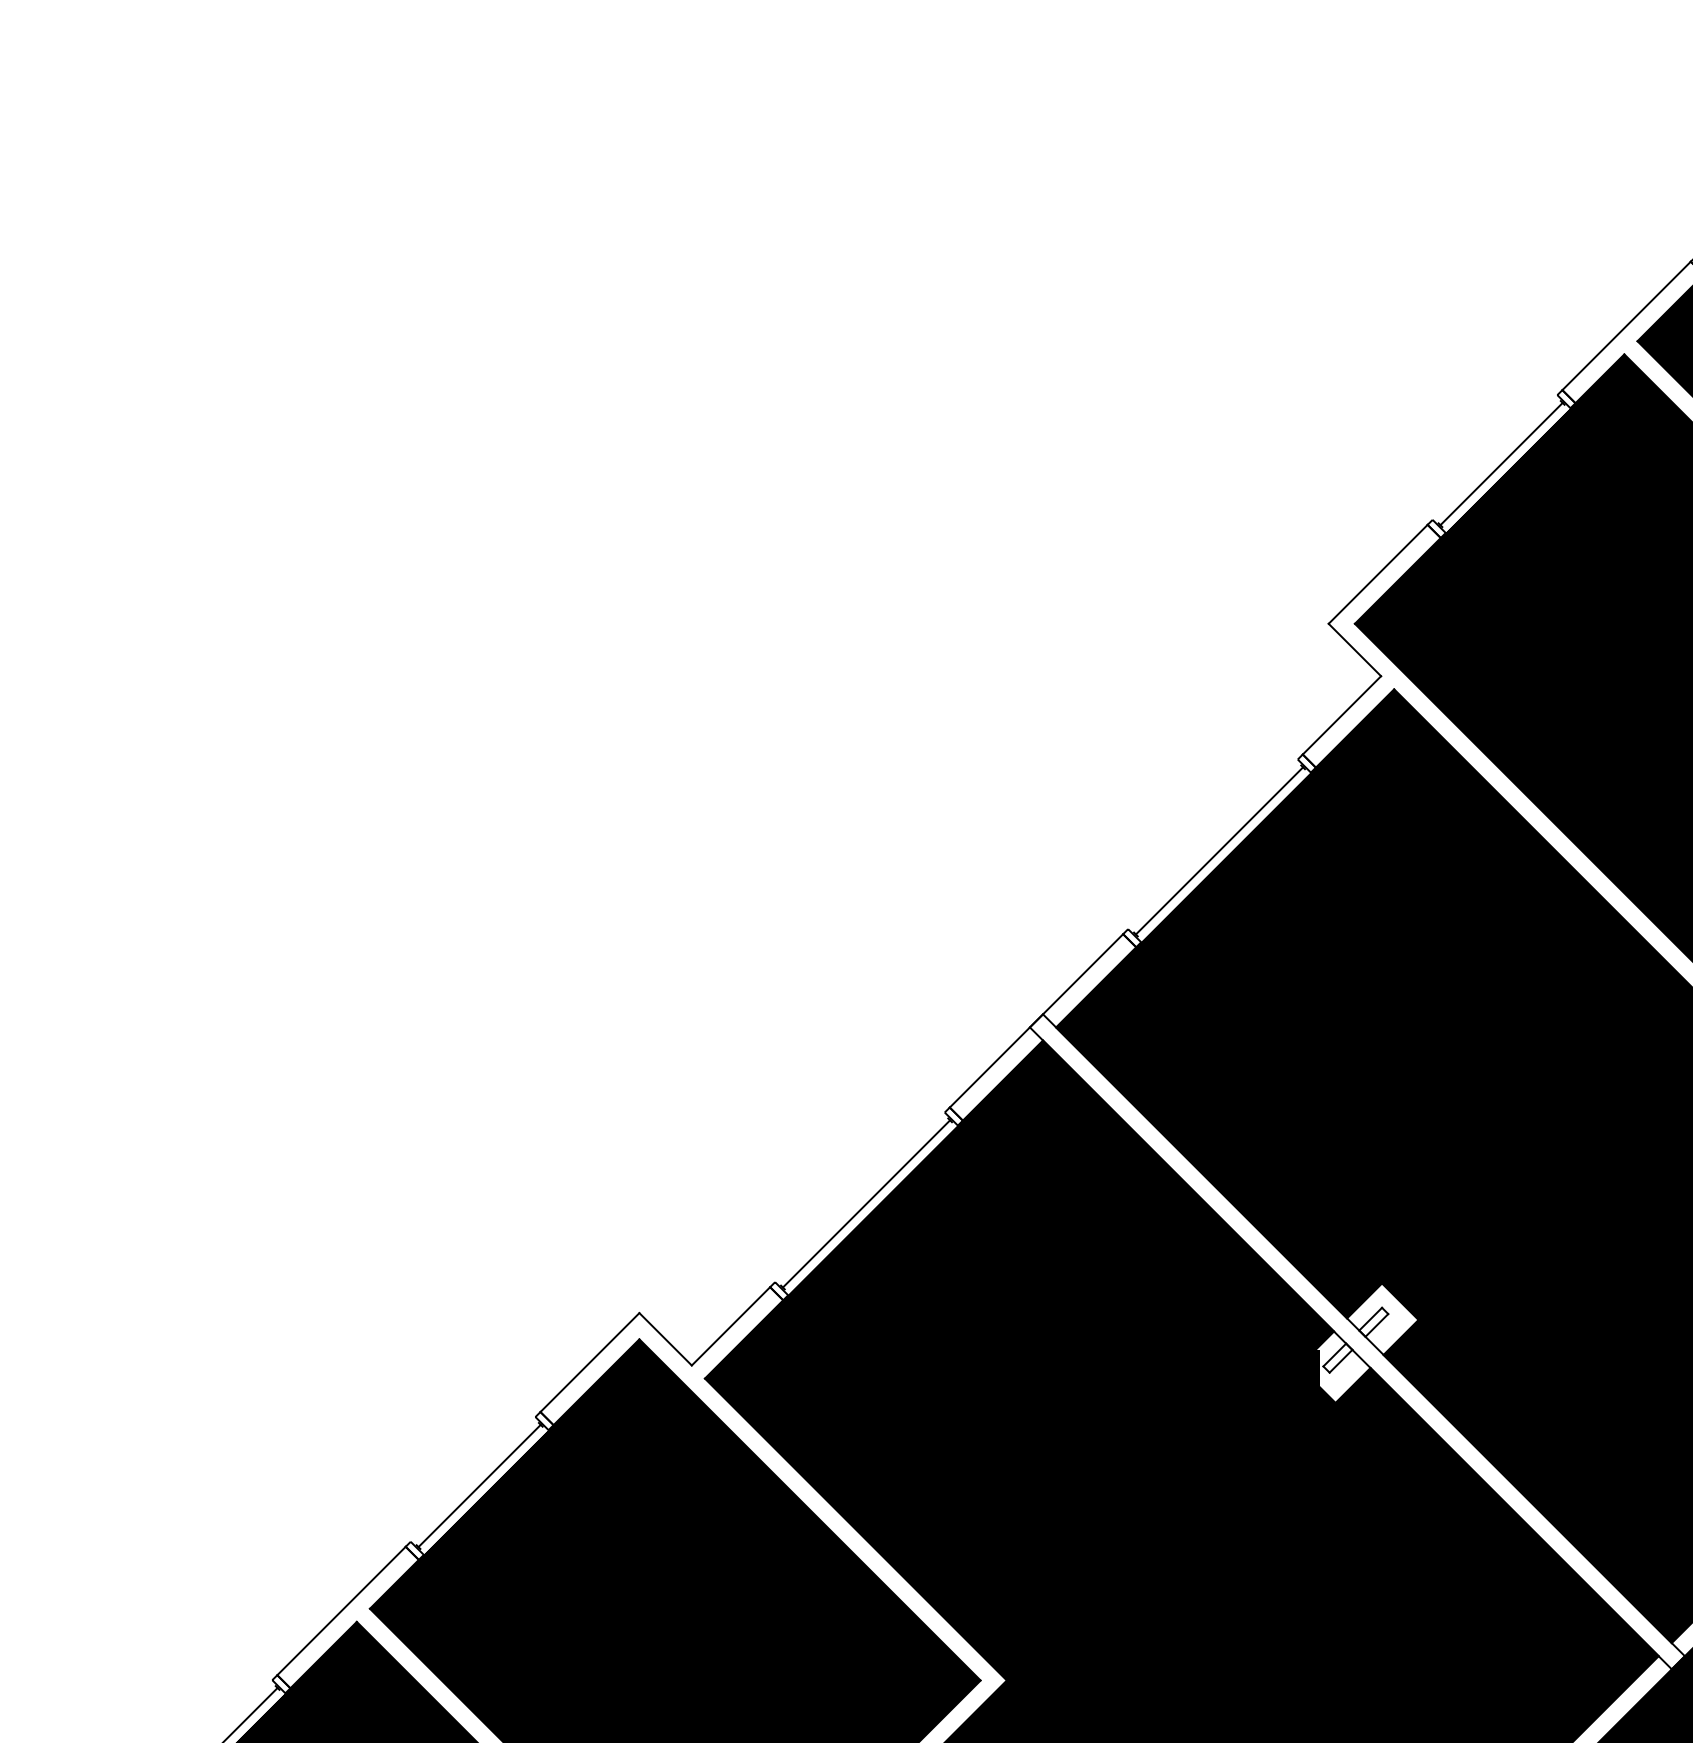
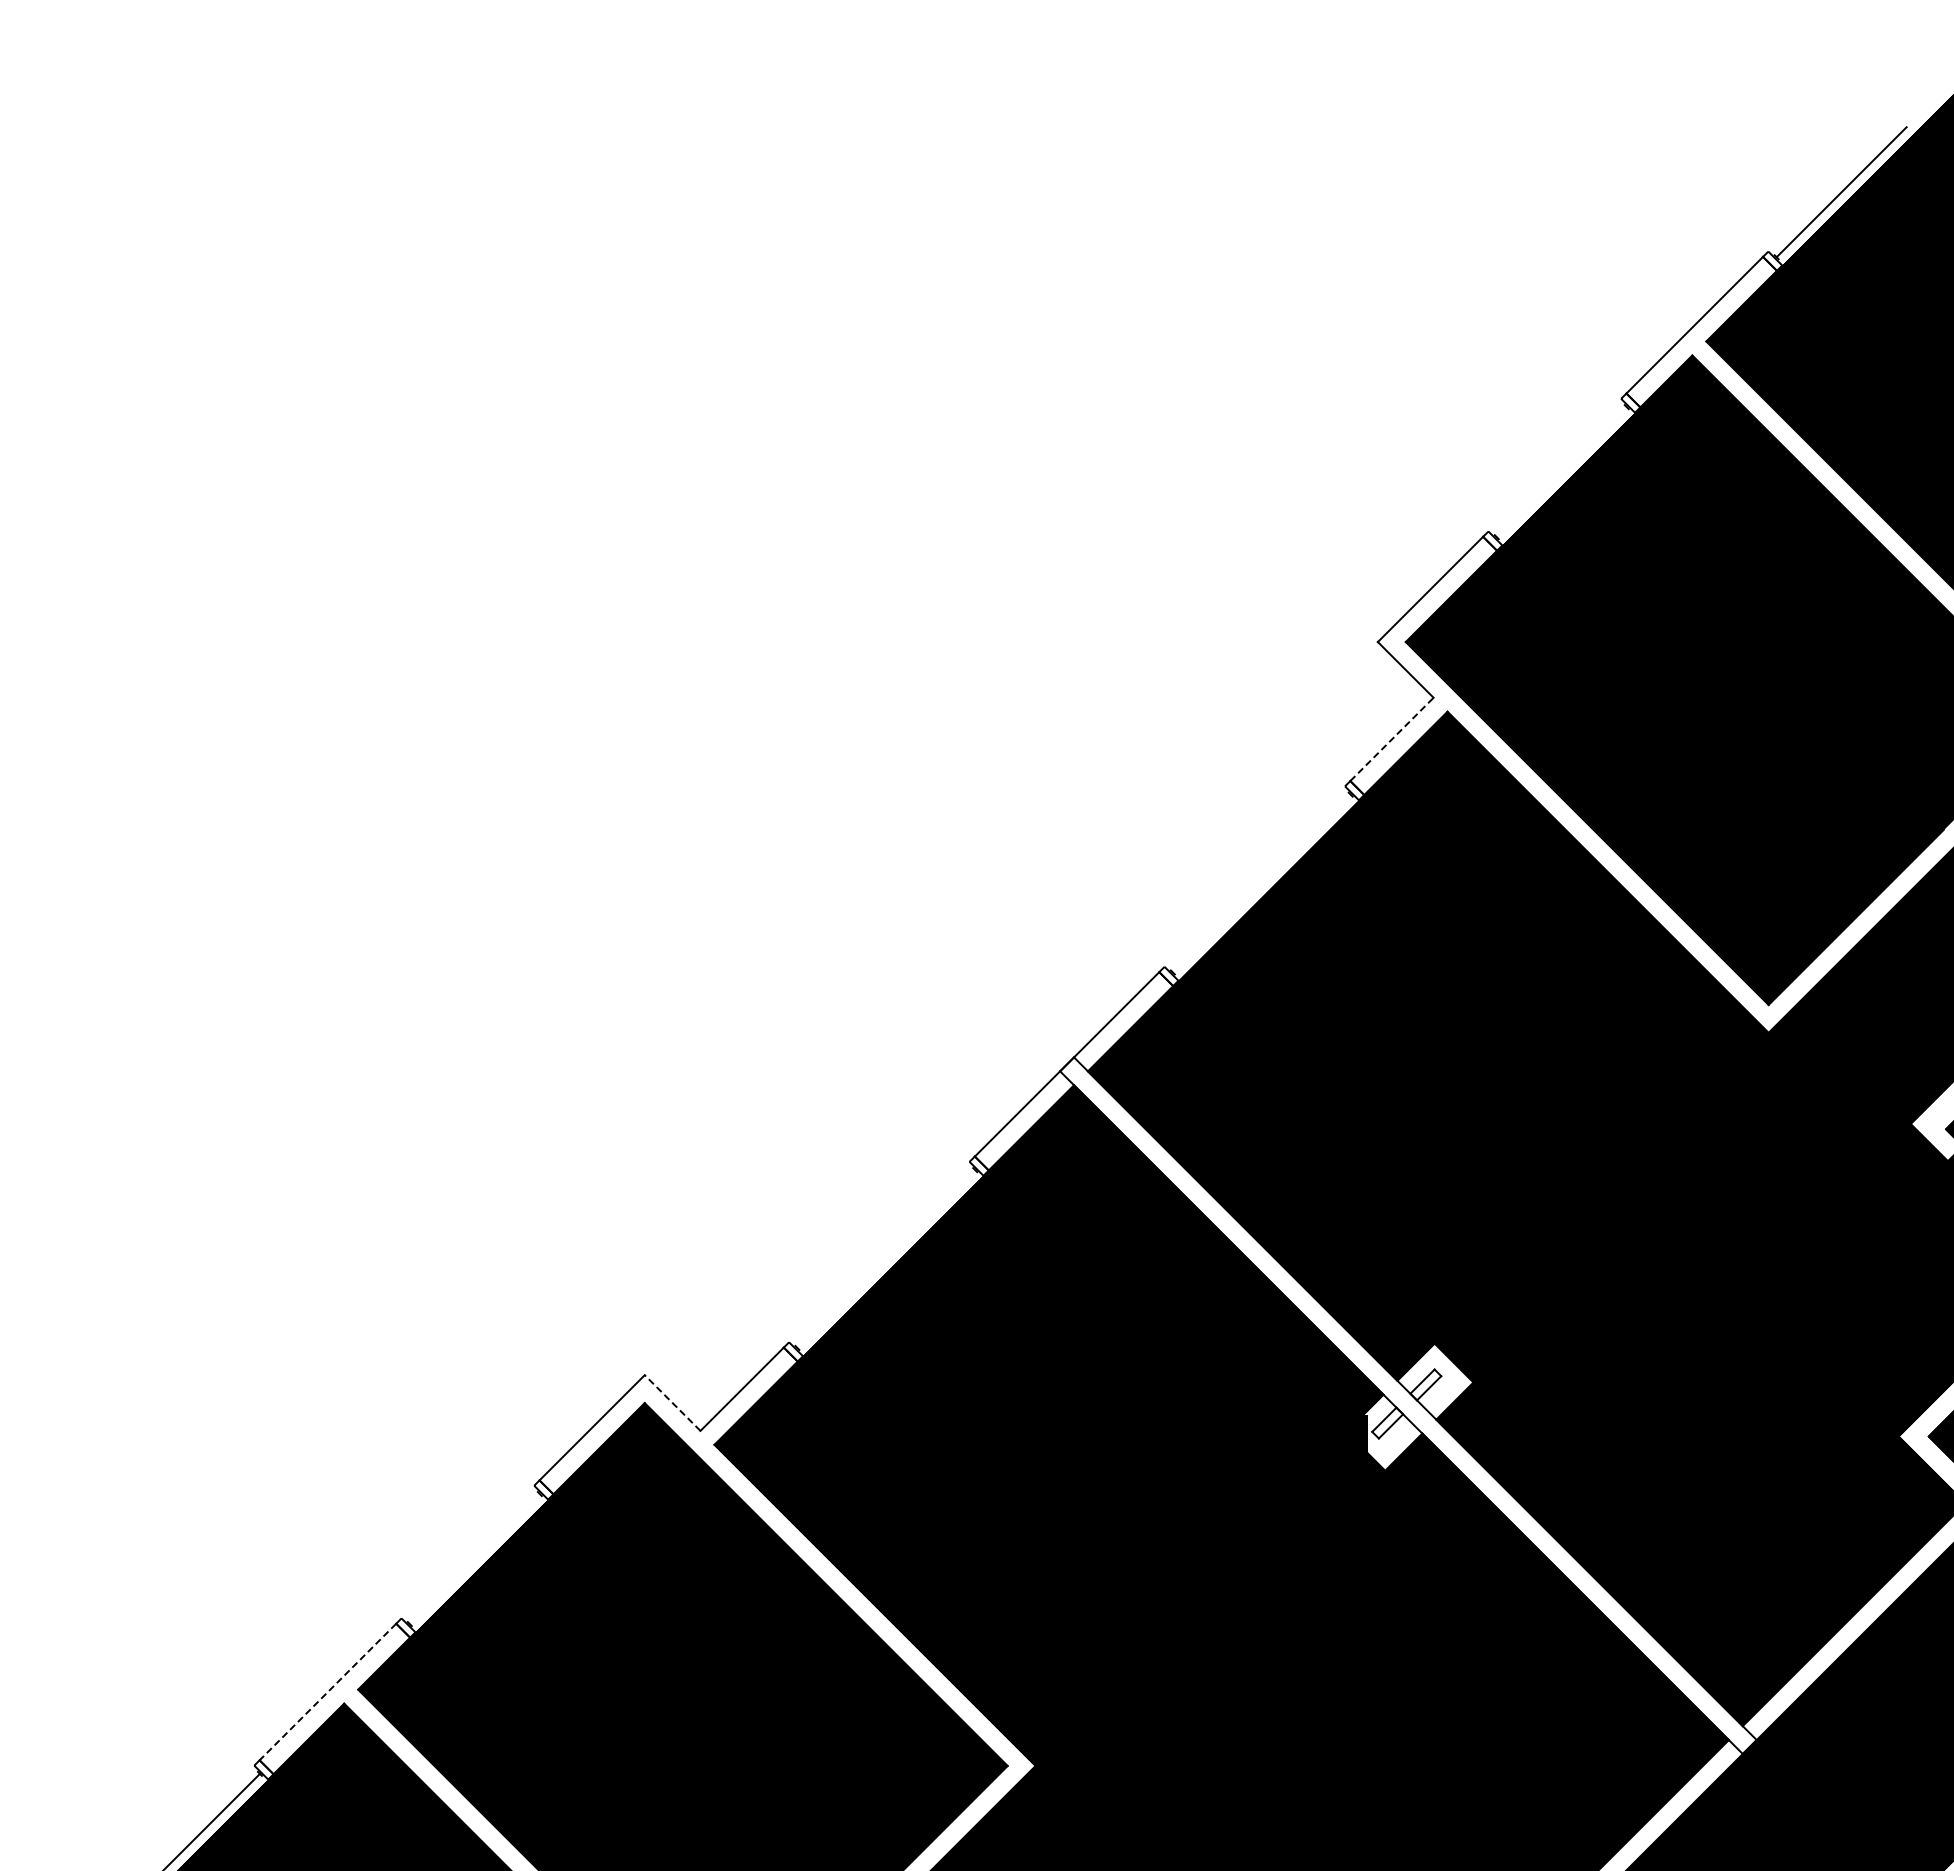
line: (1501, 464) -> (1561, 472), removed
line: (1341, 715) -> (1391, 739), solid -> dashed
line: (1219, 850) -> (1261, 883), removed
line: (866, 1203) -> (886, 1258), removed
line: (665, 1338) -> (672, 1402), solid -> dashed
line: (479, 1486) -> (474, 1559), removed
line: (341, 1611) -> (327, 1692), solid -> dashed

